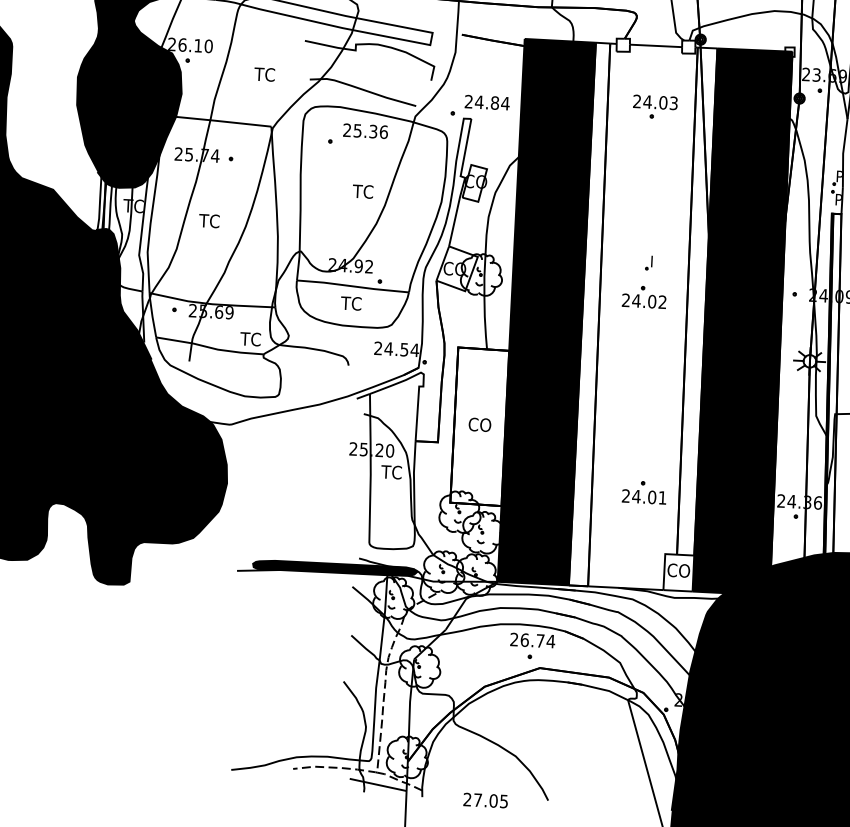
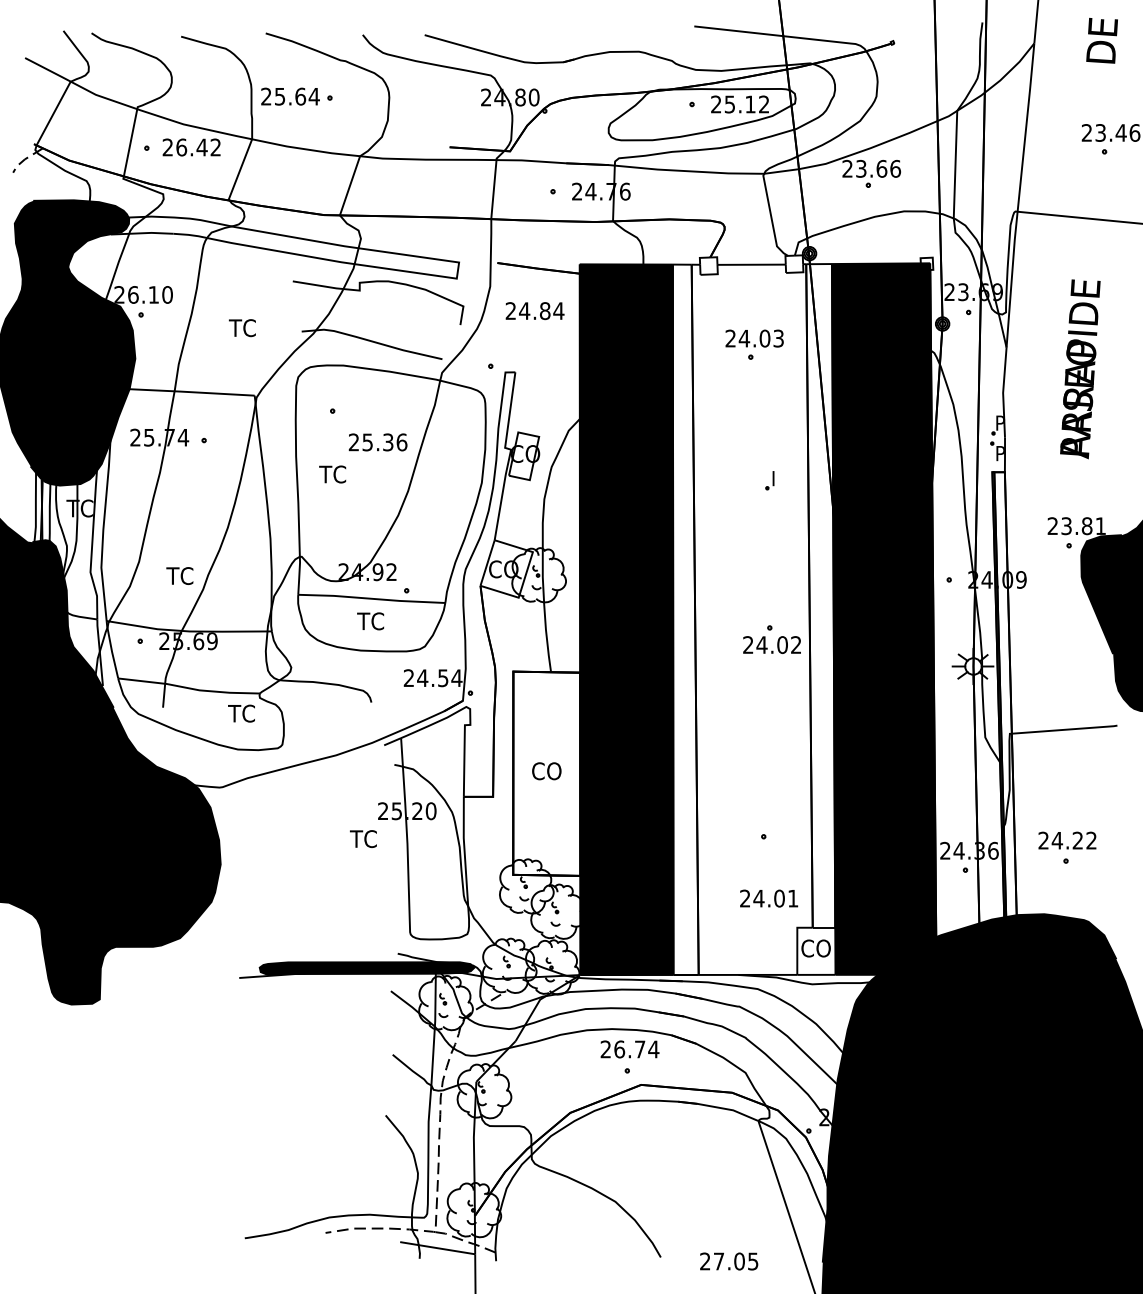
text: (486, 103) -> (534, 311), moved
text: (365, 131) -> (377, 442), moved
text: (362, 191) -> (332, 474), moved
text: (209, 220) -> (179, 575), moved
part: (648, 262) -> (769, 480), moved
part: (643, 297) -> (771, 639), moved
text: (250, 339) -> (241, 713), moved
text: (391, 471) -> (363, 838), moved
text: (644, 496) -> (769, 898), moved
text: (485, 800) -> (729, 1261), moved

